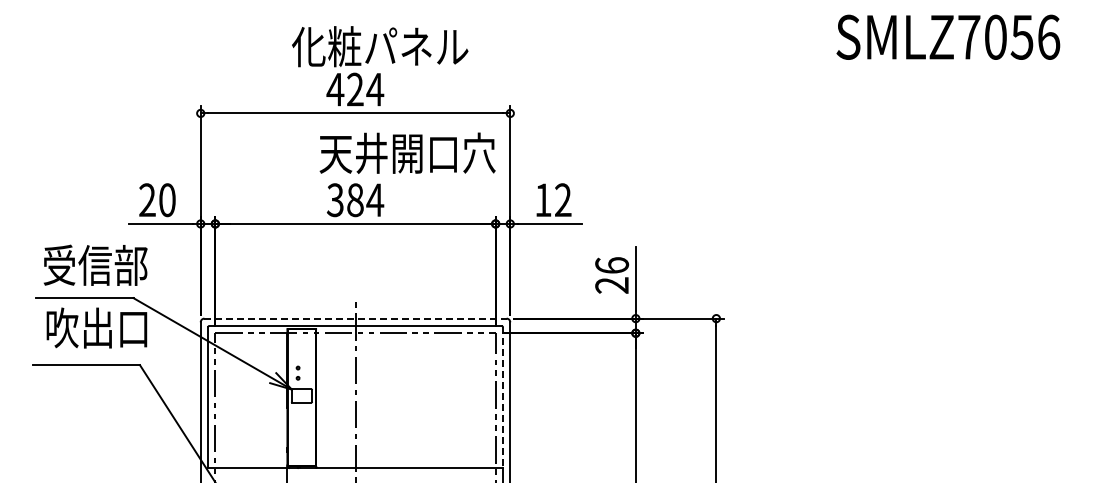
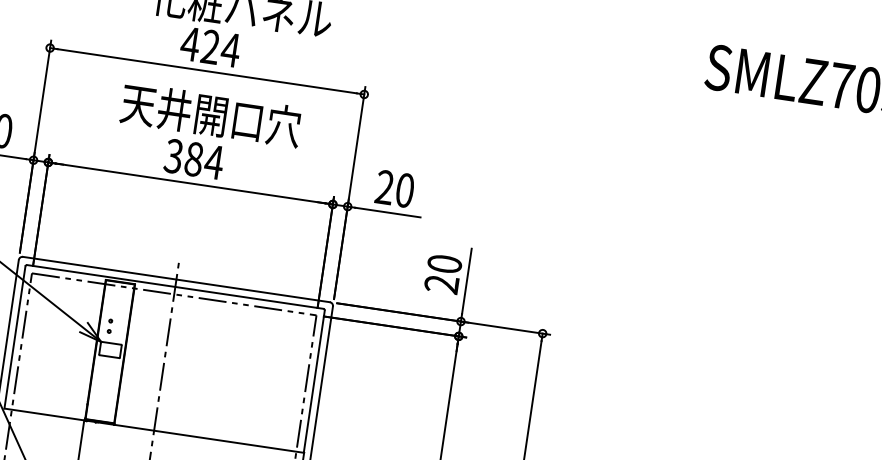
text: (407, 152) -> (211, 114), moved
text: (553, 200) -> (395, 189), 12 -> 20
text: (611, 265) -> (444, 263), 26 -> 20
line: (356, 318) -> (177, 279), dashed -> solid
line: (502, 397) -> (313, 381), dashed -> solid

